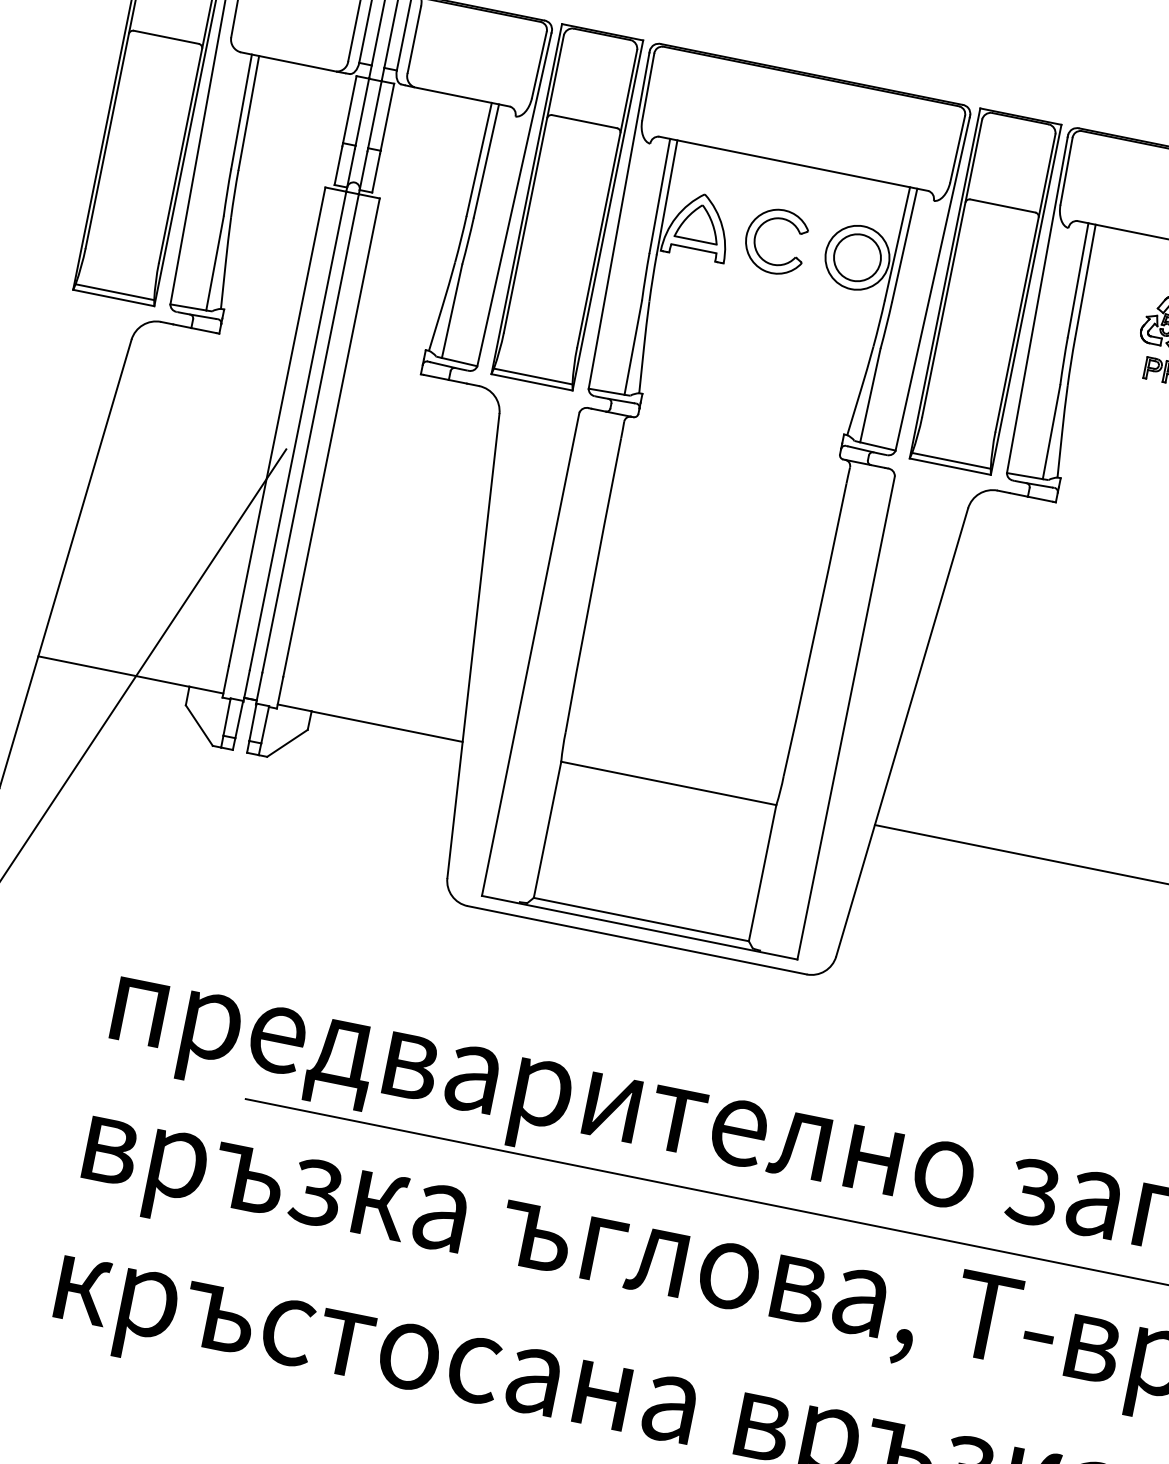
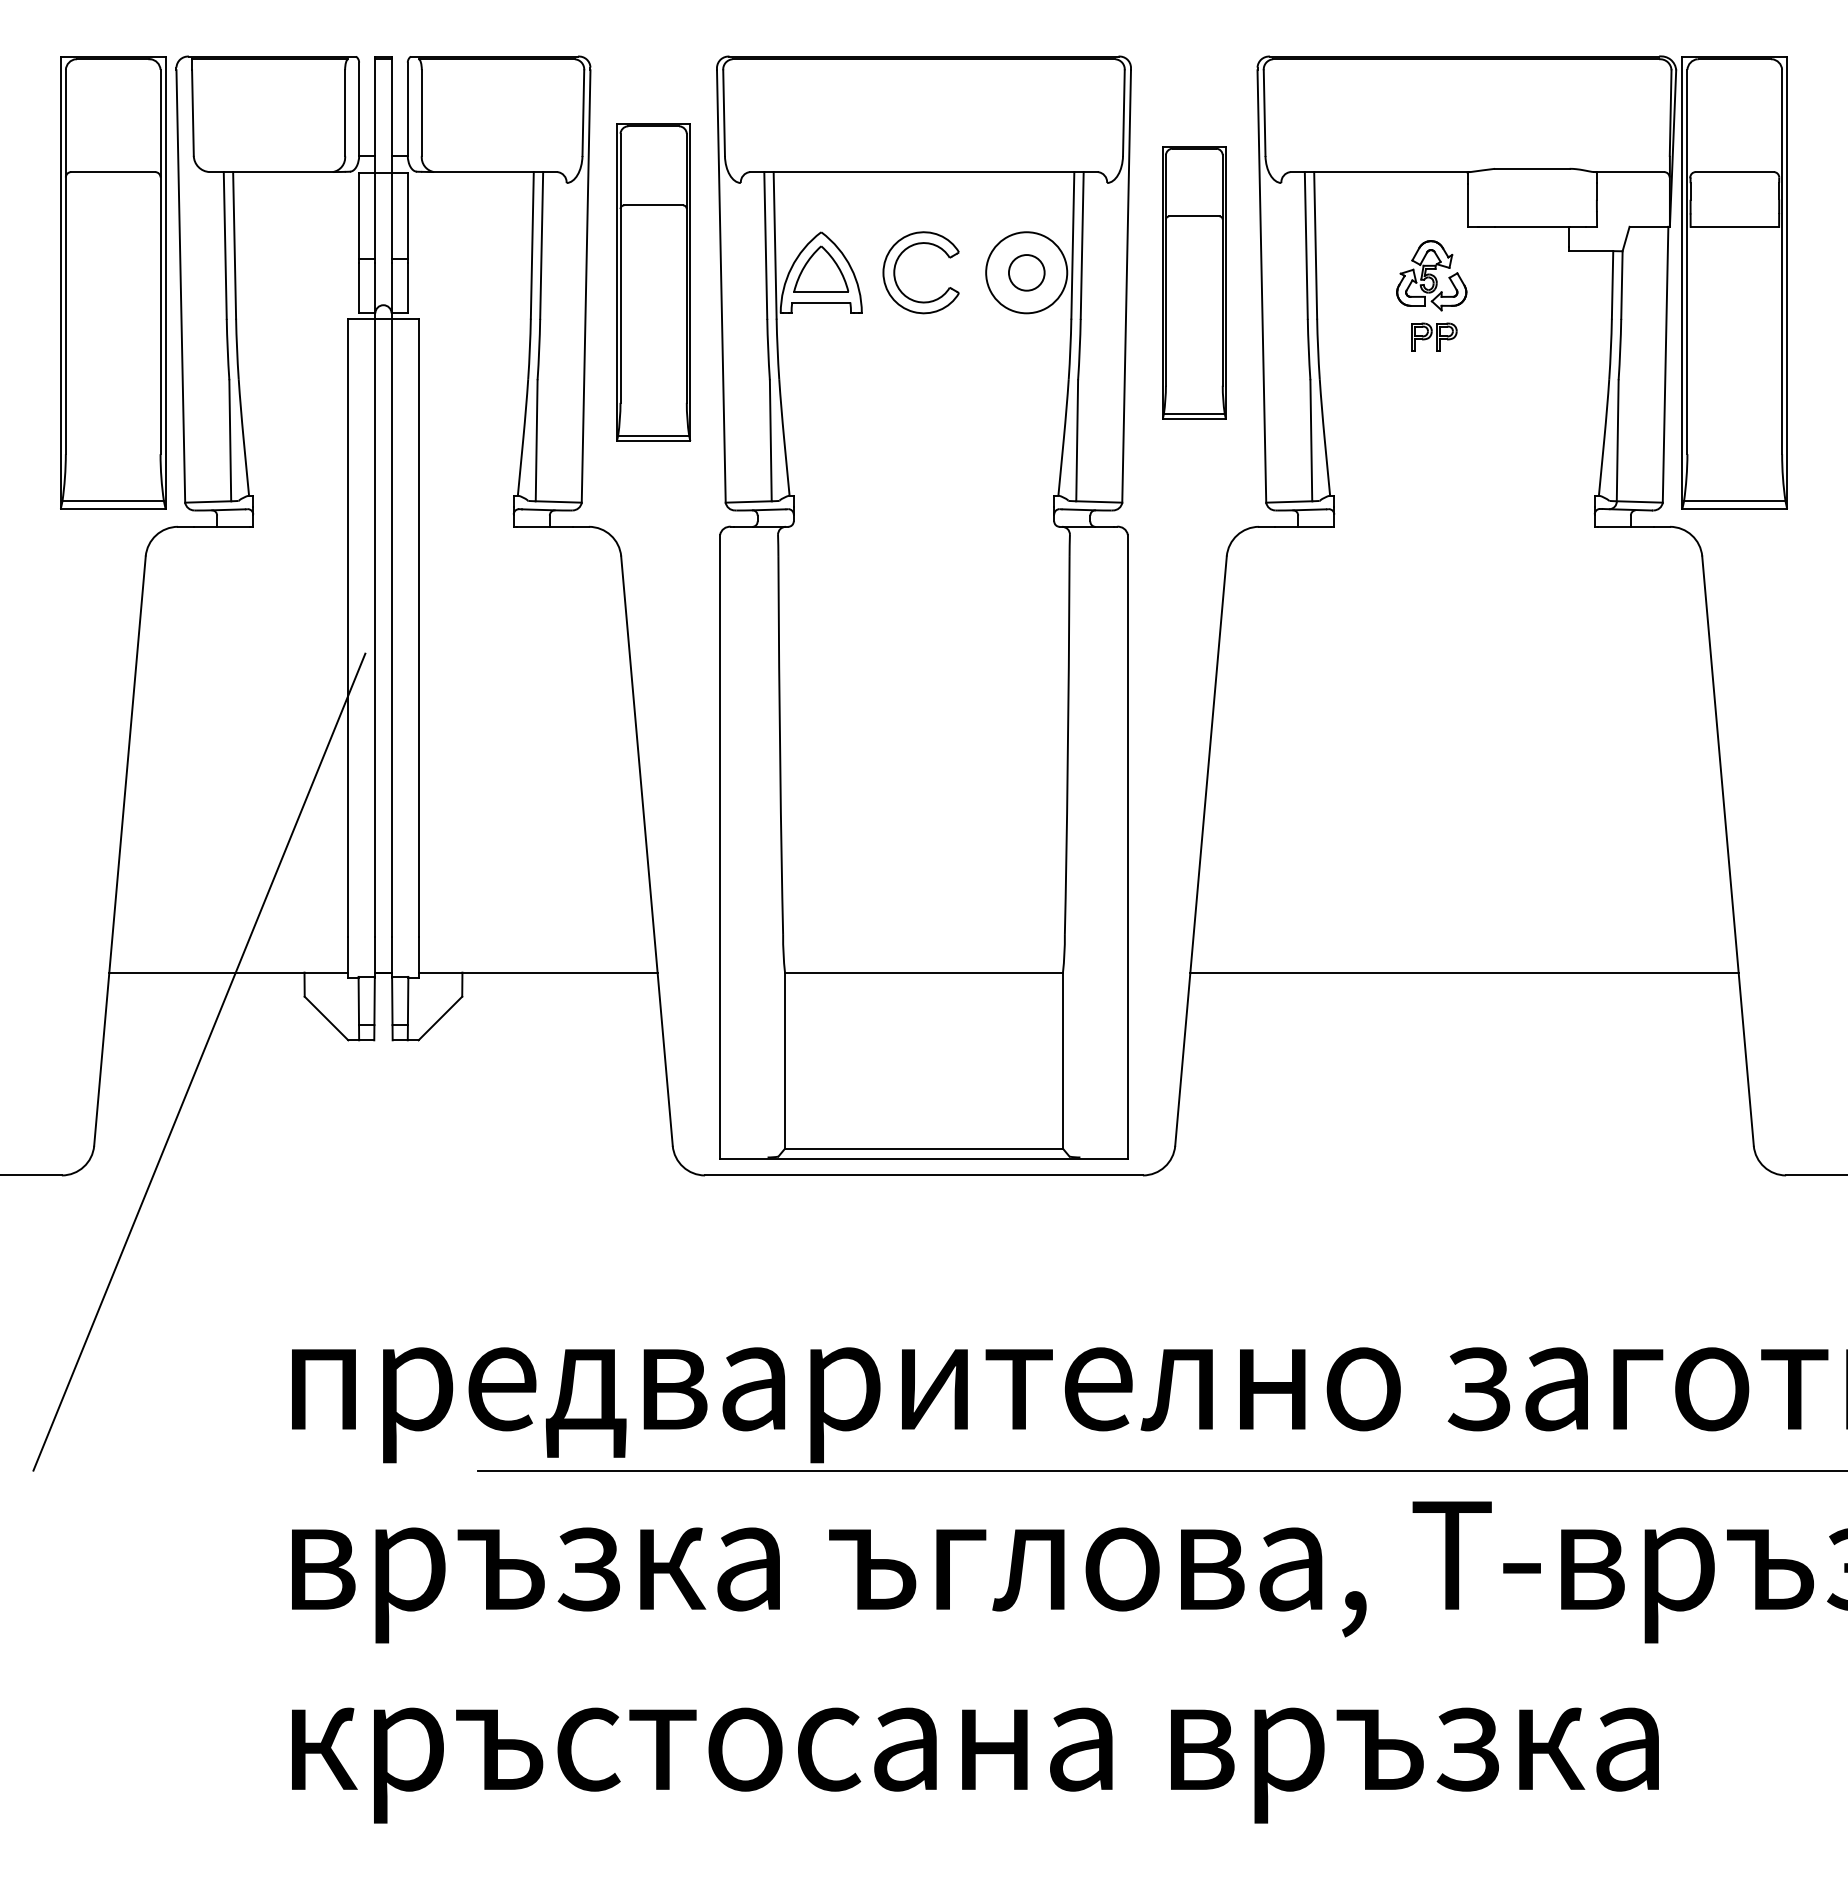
part: (567, 207) -> (653, 282), size x0.7
circle: (857, 257) -> (1026, 272), size x0.6
part: (985, 291) -> (1194, 282), size x0.6

